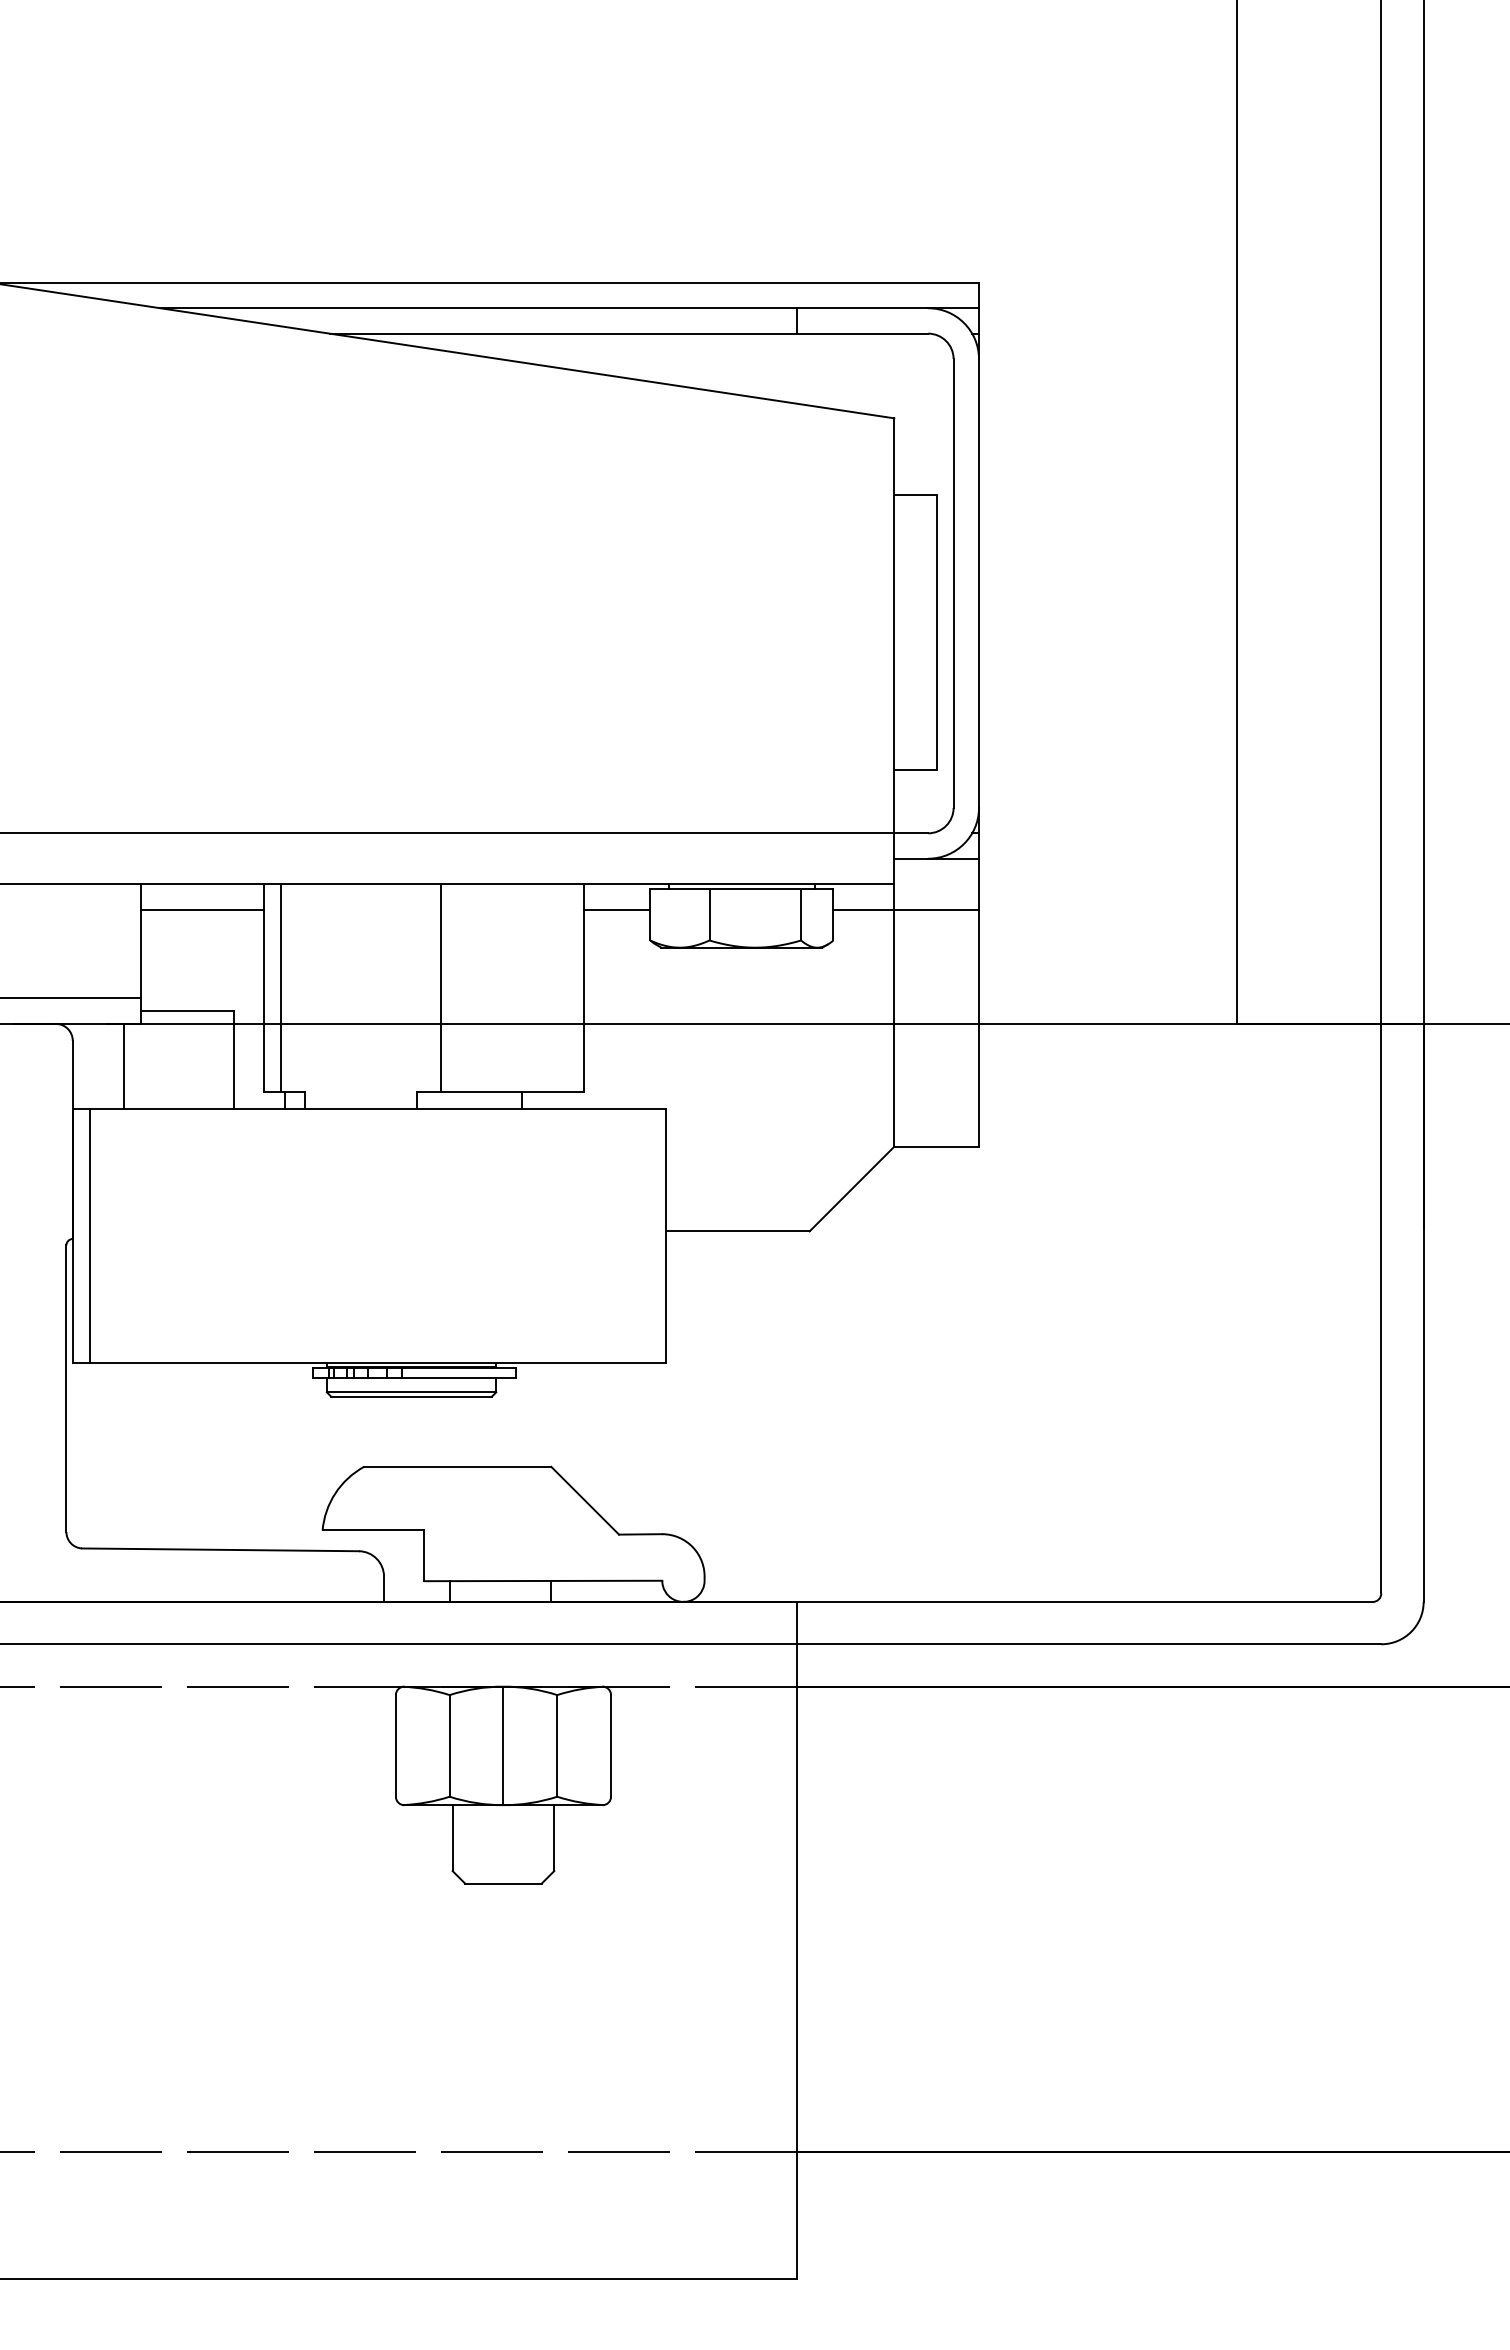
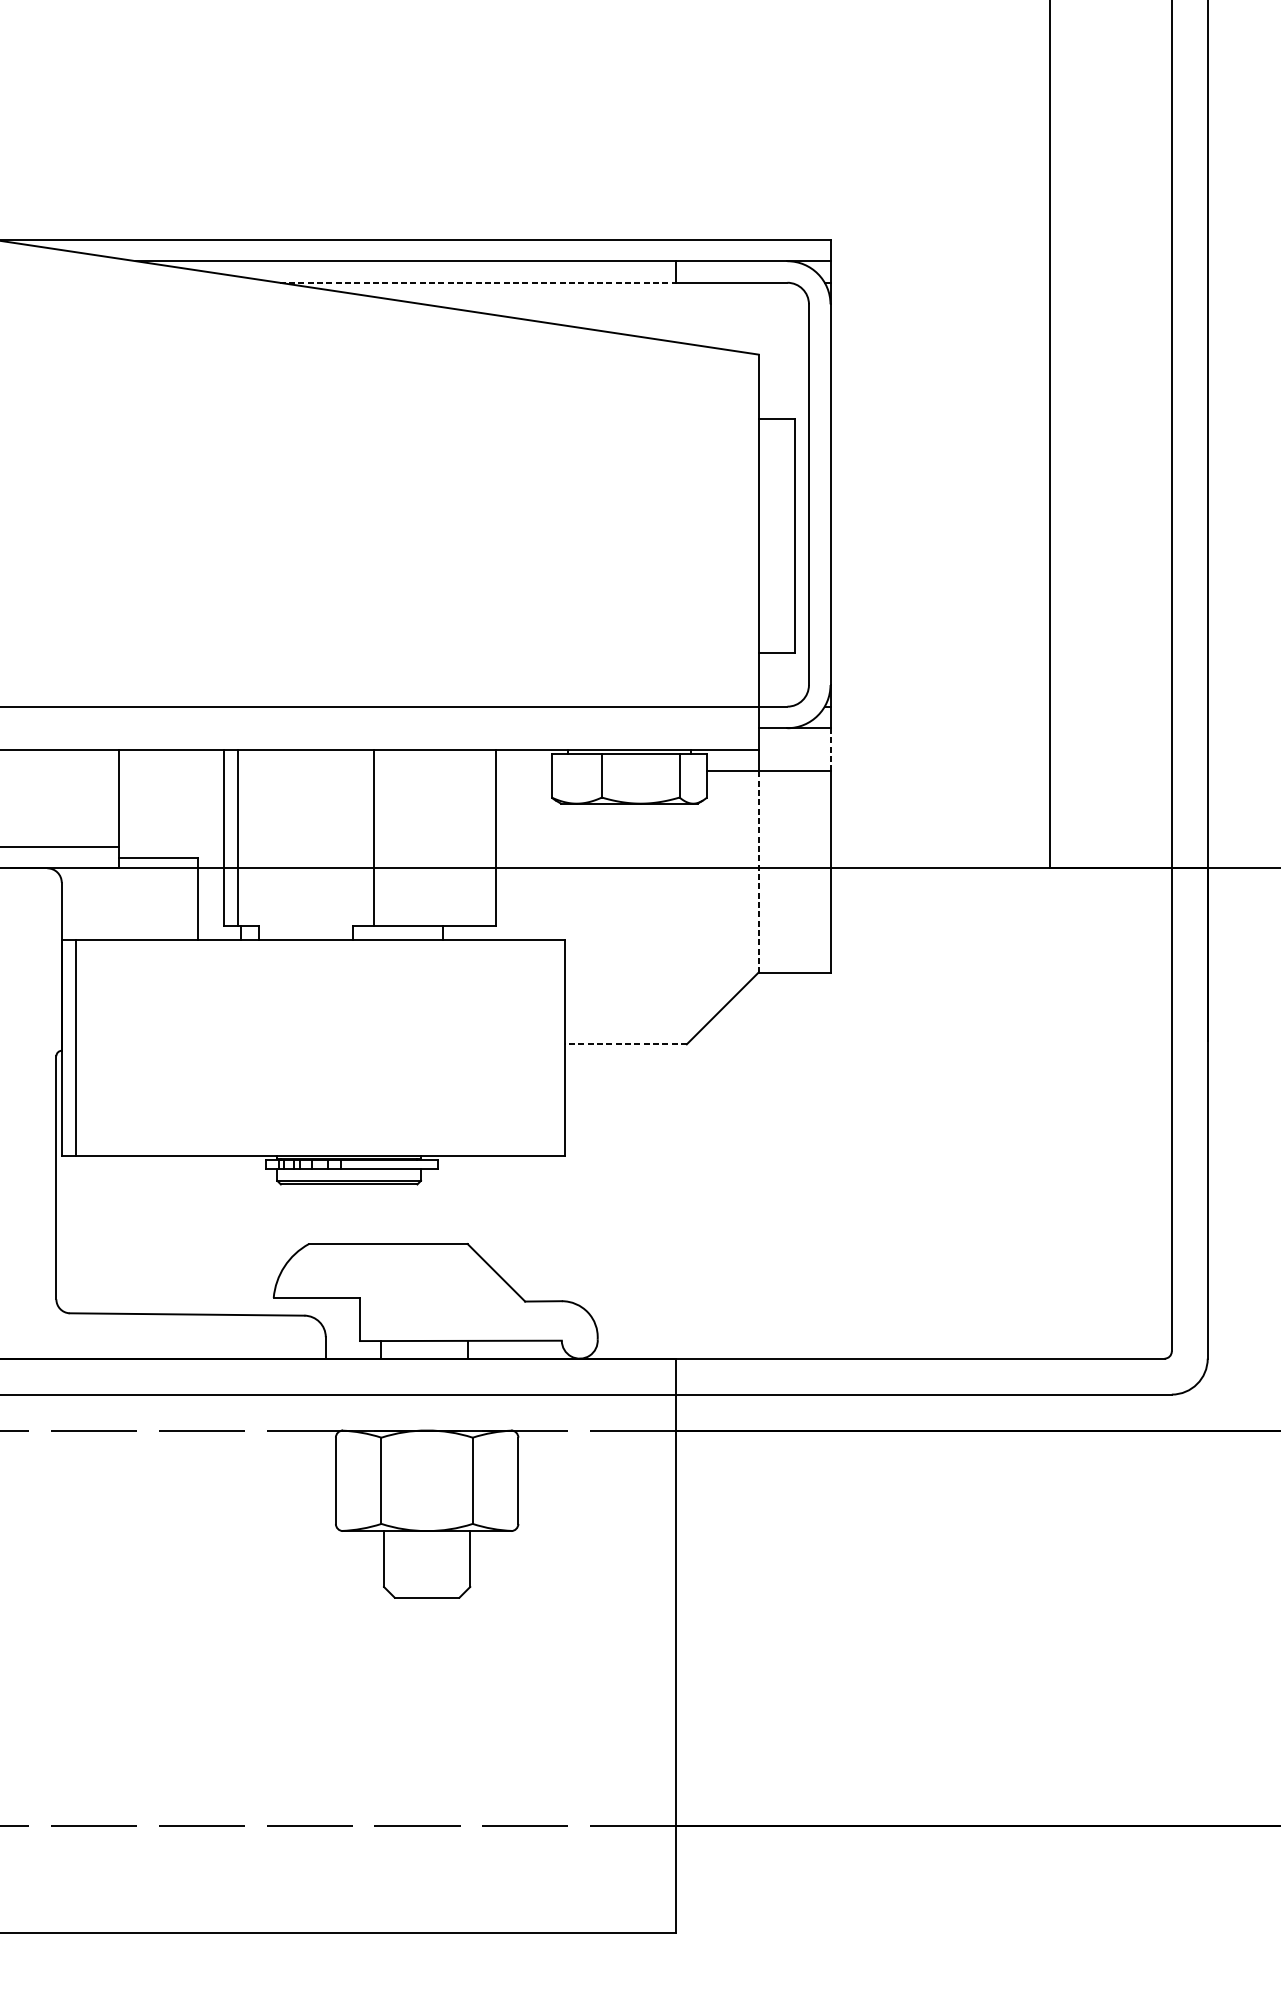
line: (563, 333) -> (478, 282), solid -> dashed
line: (979, 883) -> (830, 749), solid -> dashed
line: (202, 909) -> (171, 771), removed
line: (617, 909) -> (523, 771), removed
line: (894, 1028) -> (758, 872), solid -> dashed
line: (123, 1065) -> (104, 903), removed
line: (737, 1231) -> (625, 1044), solid -> dashed
line: (503, 1745) -> (427, 1480), removed

